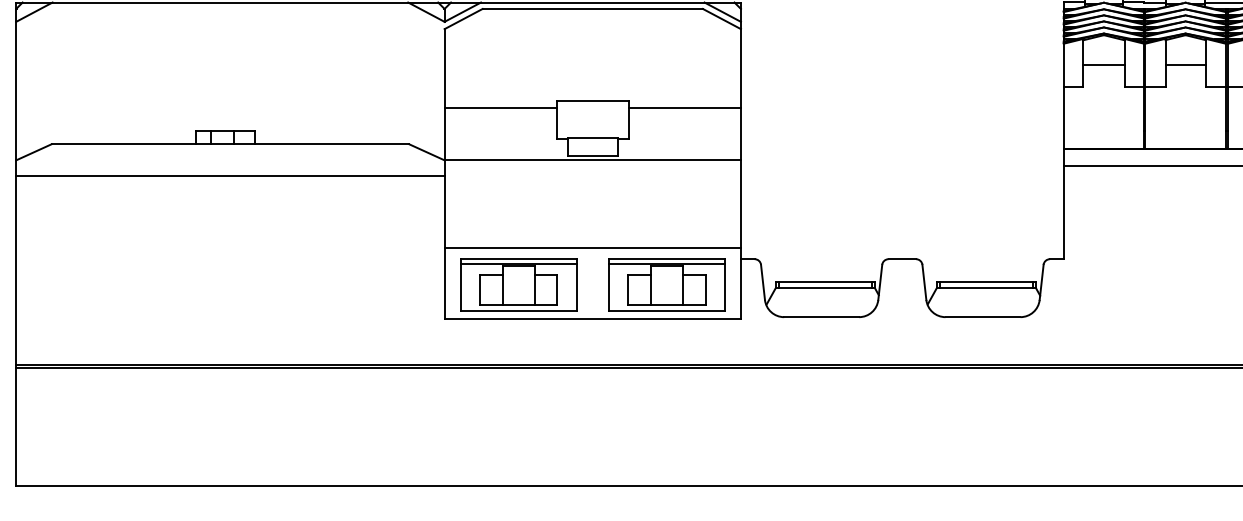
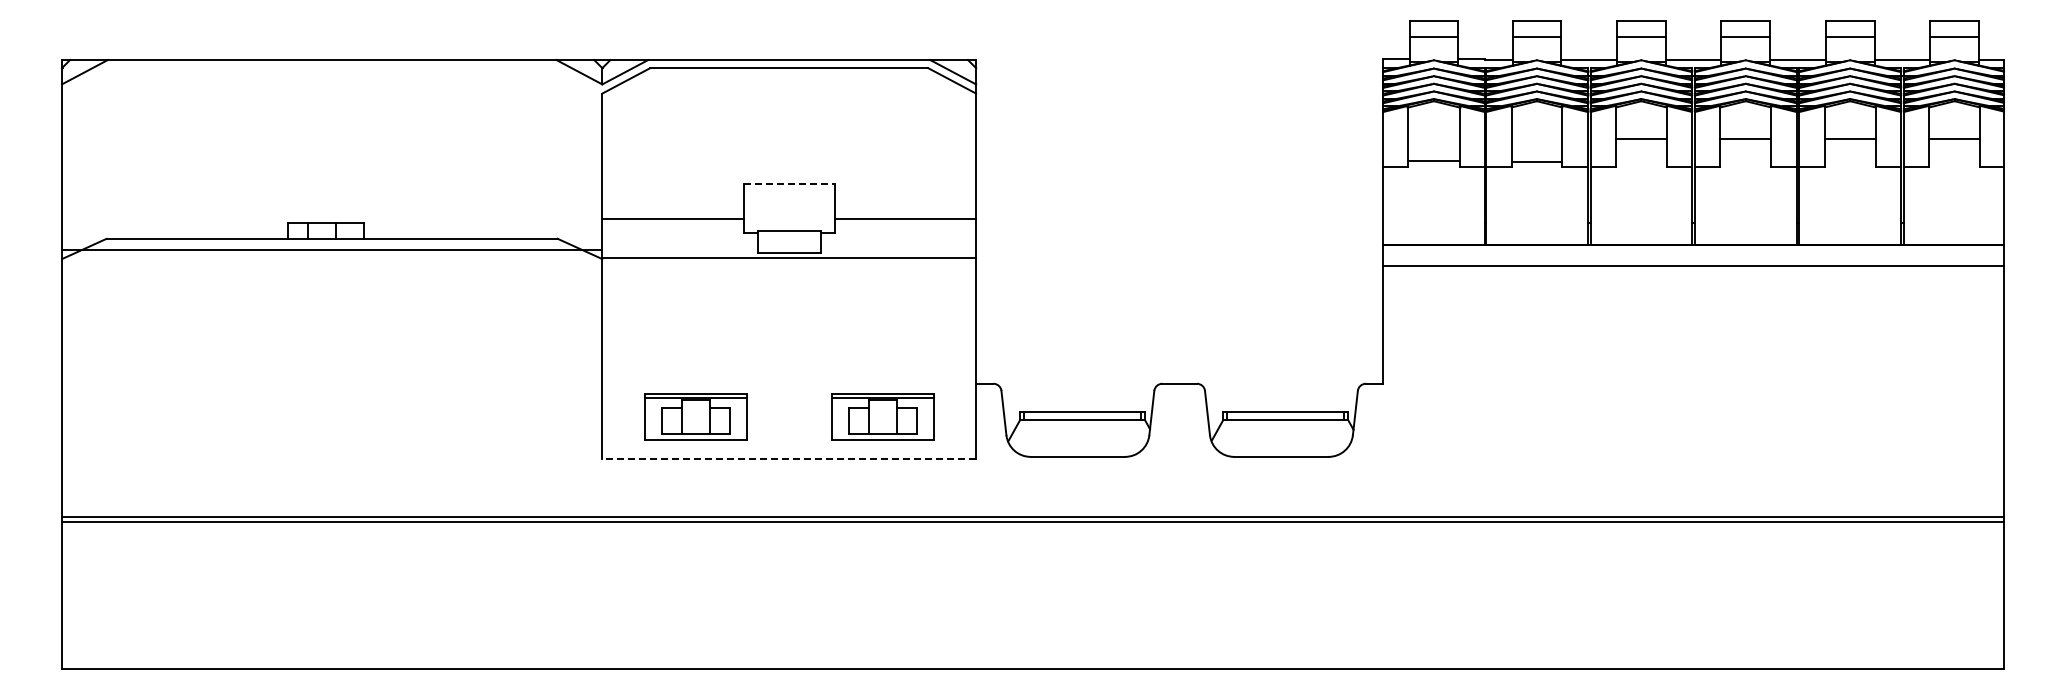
line: (1103, 64) -> (1433, 160), moved
line: (1185, 64) -> (1536, 161), moved
line: (593, 101) -> (789, 184), solid -> dashed
line: (500, 108) -> (672, 219), moved
line: (684, 108) -> (905, 219), moved
line: (229, 176) -> (331, 250), moved
line: (593, 248) -> (789, 370), removed
part: (518, 285) -> (695, 416), size x0.7
part: (666, 285) -> (882, 416), size x0.7
line: (593, 319) -> (789, 459), solid -> dashed

